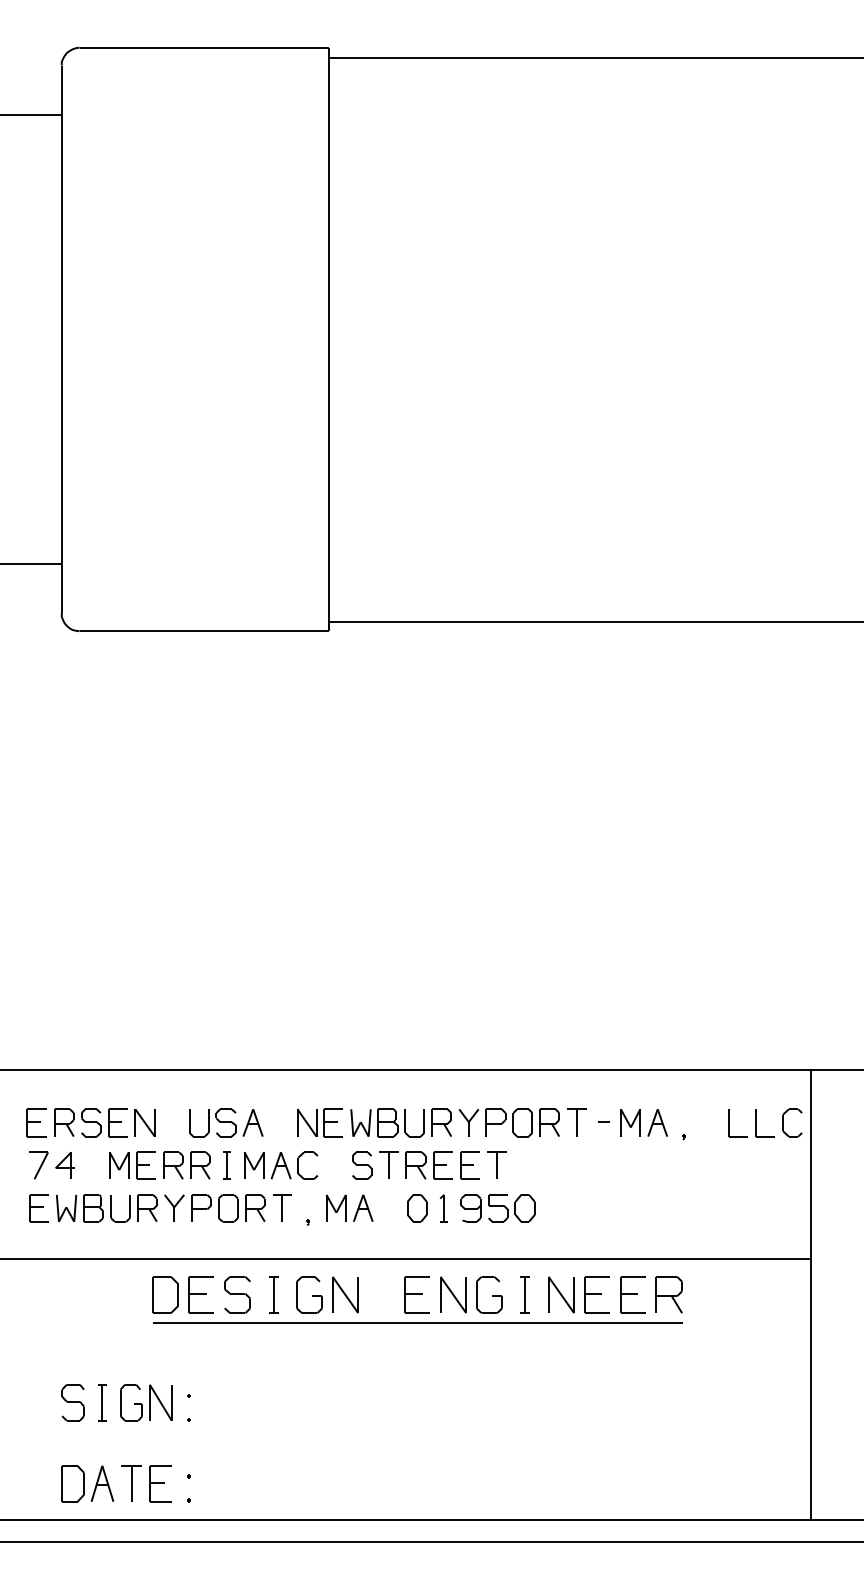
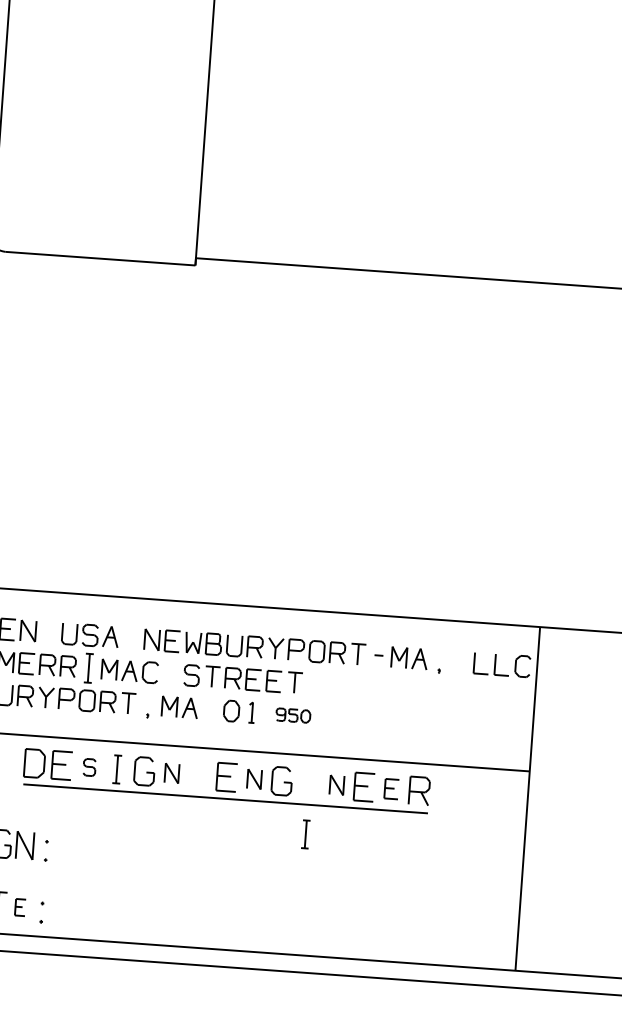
part: (226, 1165) -> (88, 667), size x1.4
part: (497, 1208) -> (292, 715), size x0.6
part: (237, 1294) -> (89, 767), size x0.6
part: (345, 1294) -> (172, 773), size x0.7
part: (453, 1294) -> (254, 778), size x0.7
part: (524, 1294) -> (305, 834), moved
part: (561, 1294) -> (337, 784), size x0.7
part: (632, 1294) -> (391, 788), size x0.7
part: (160, 1483) -> (20, 907), size x0.6

